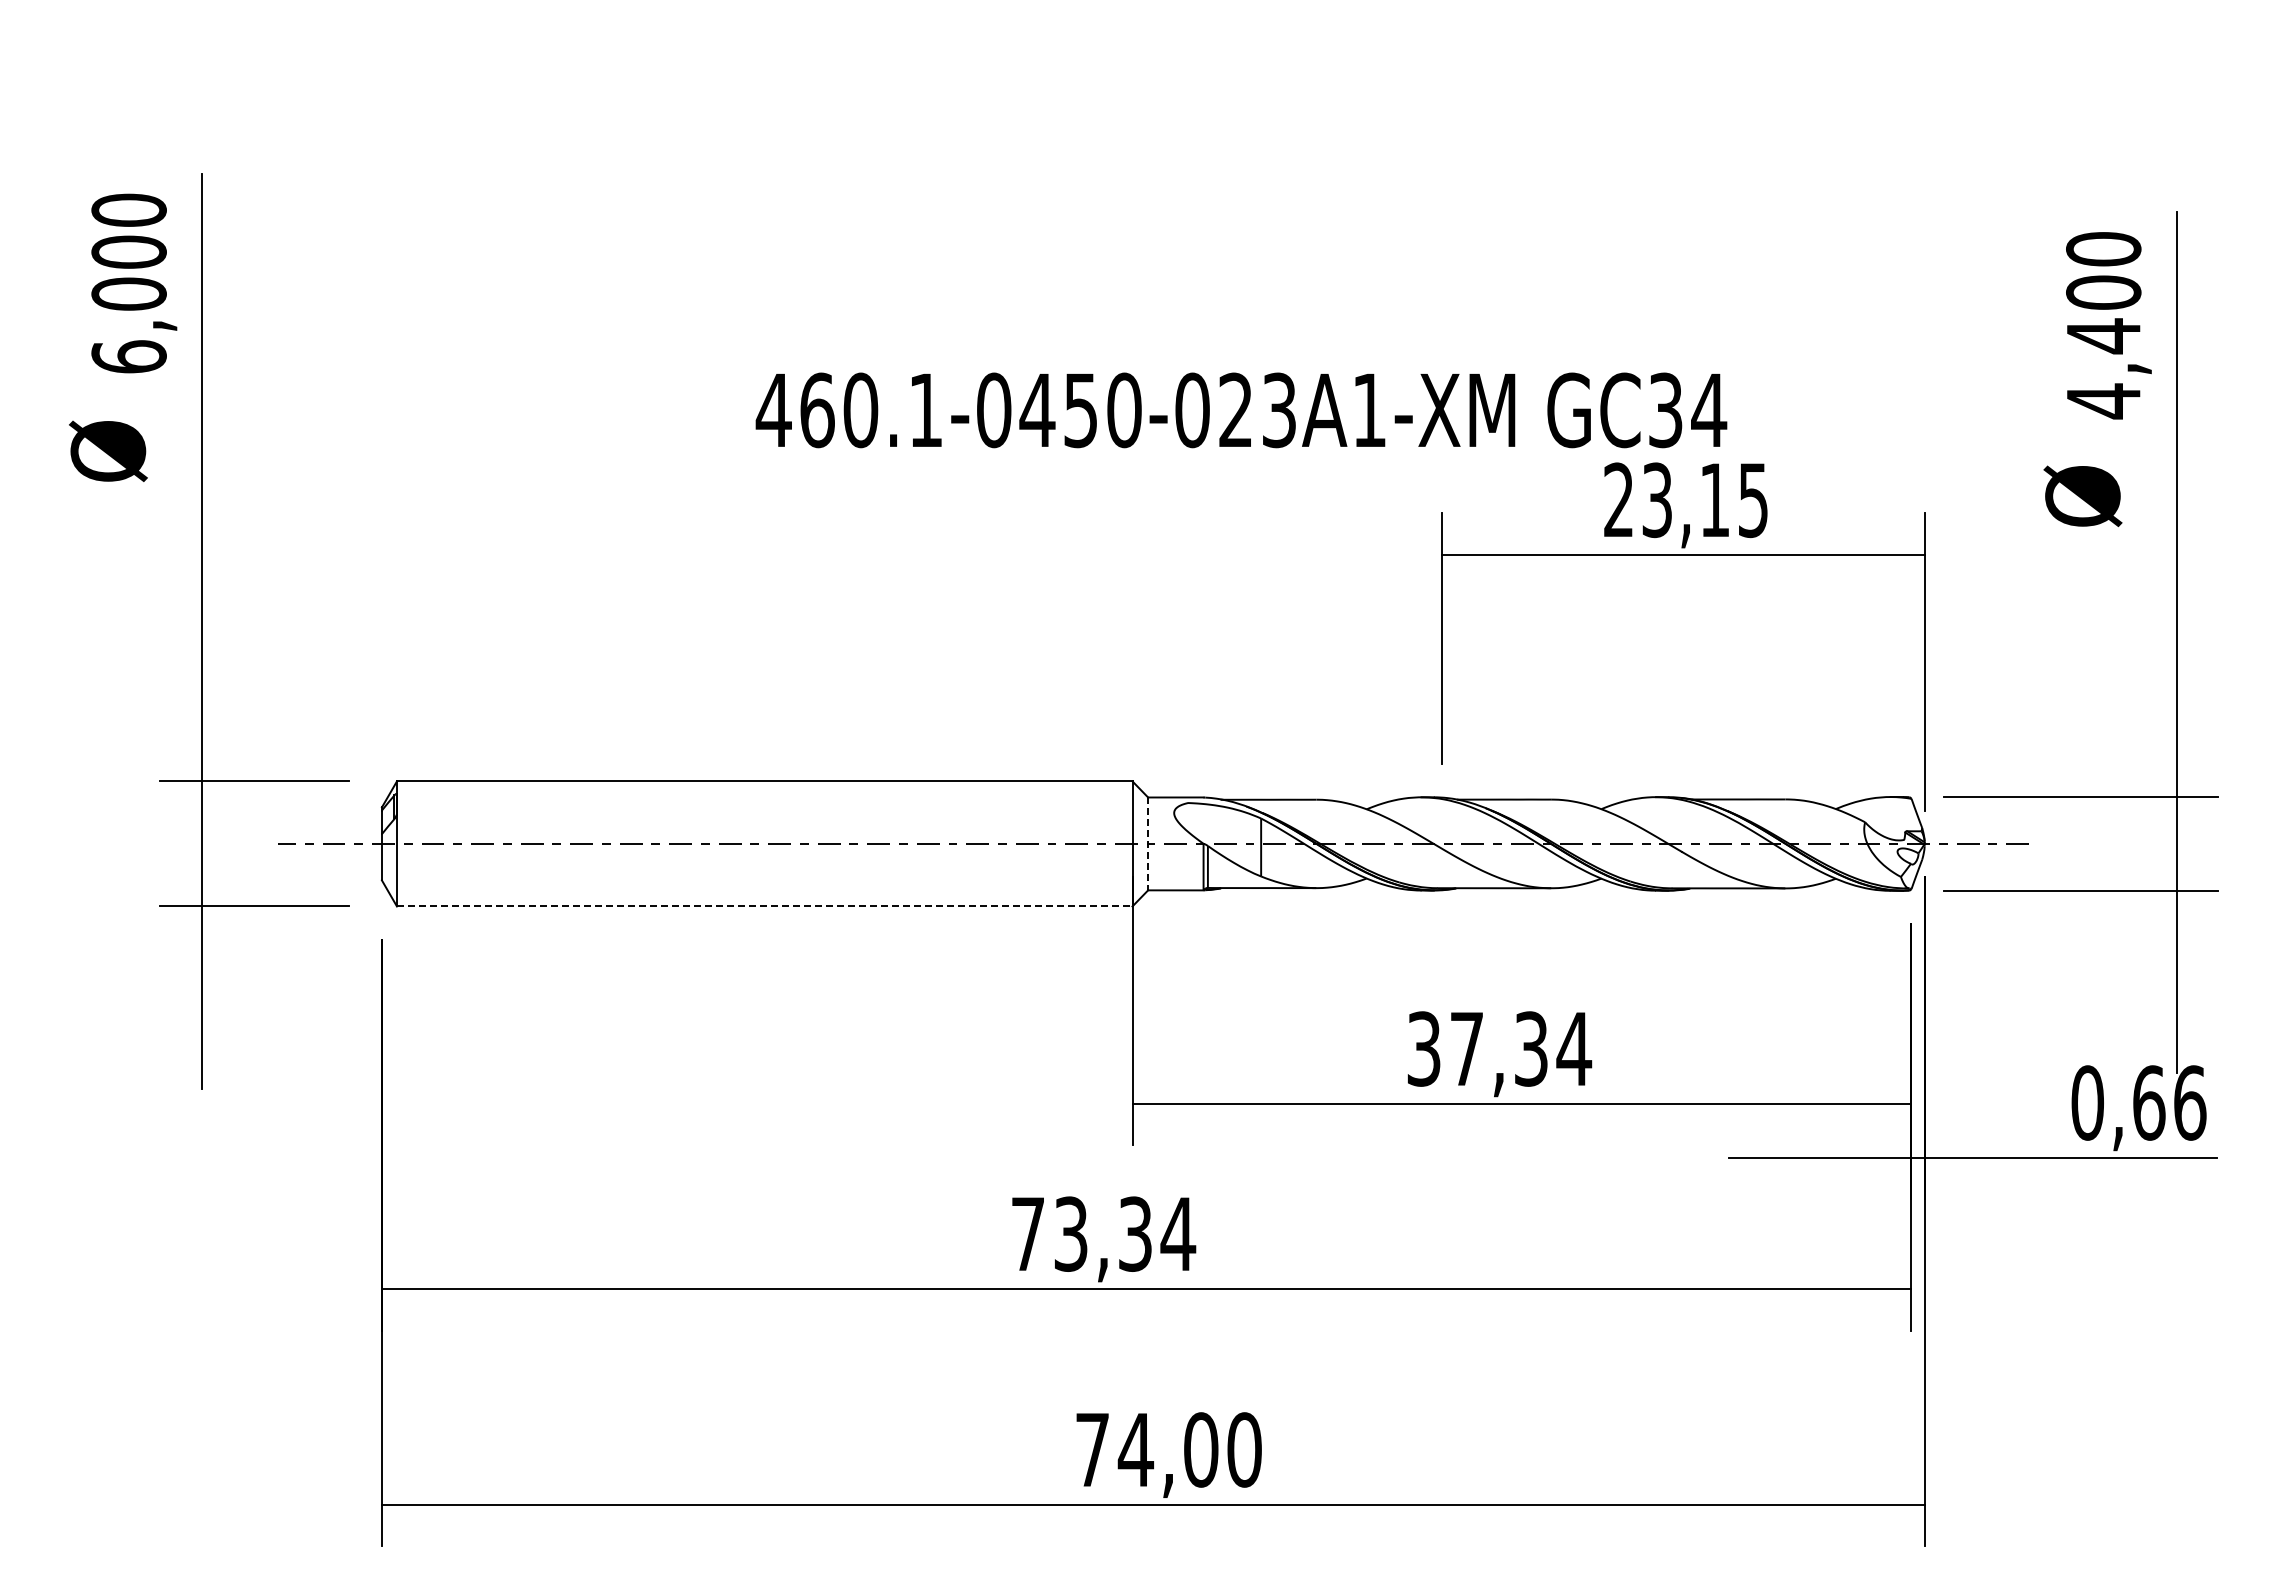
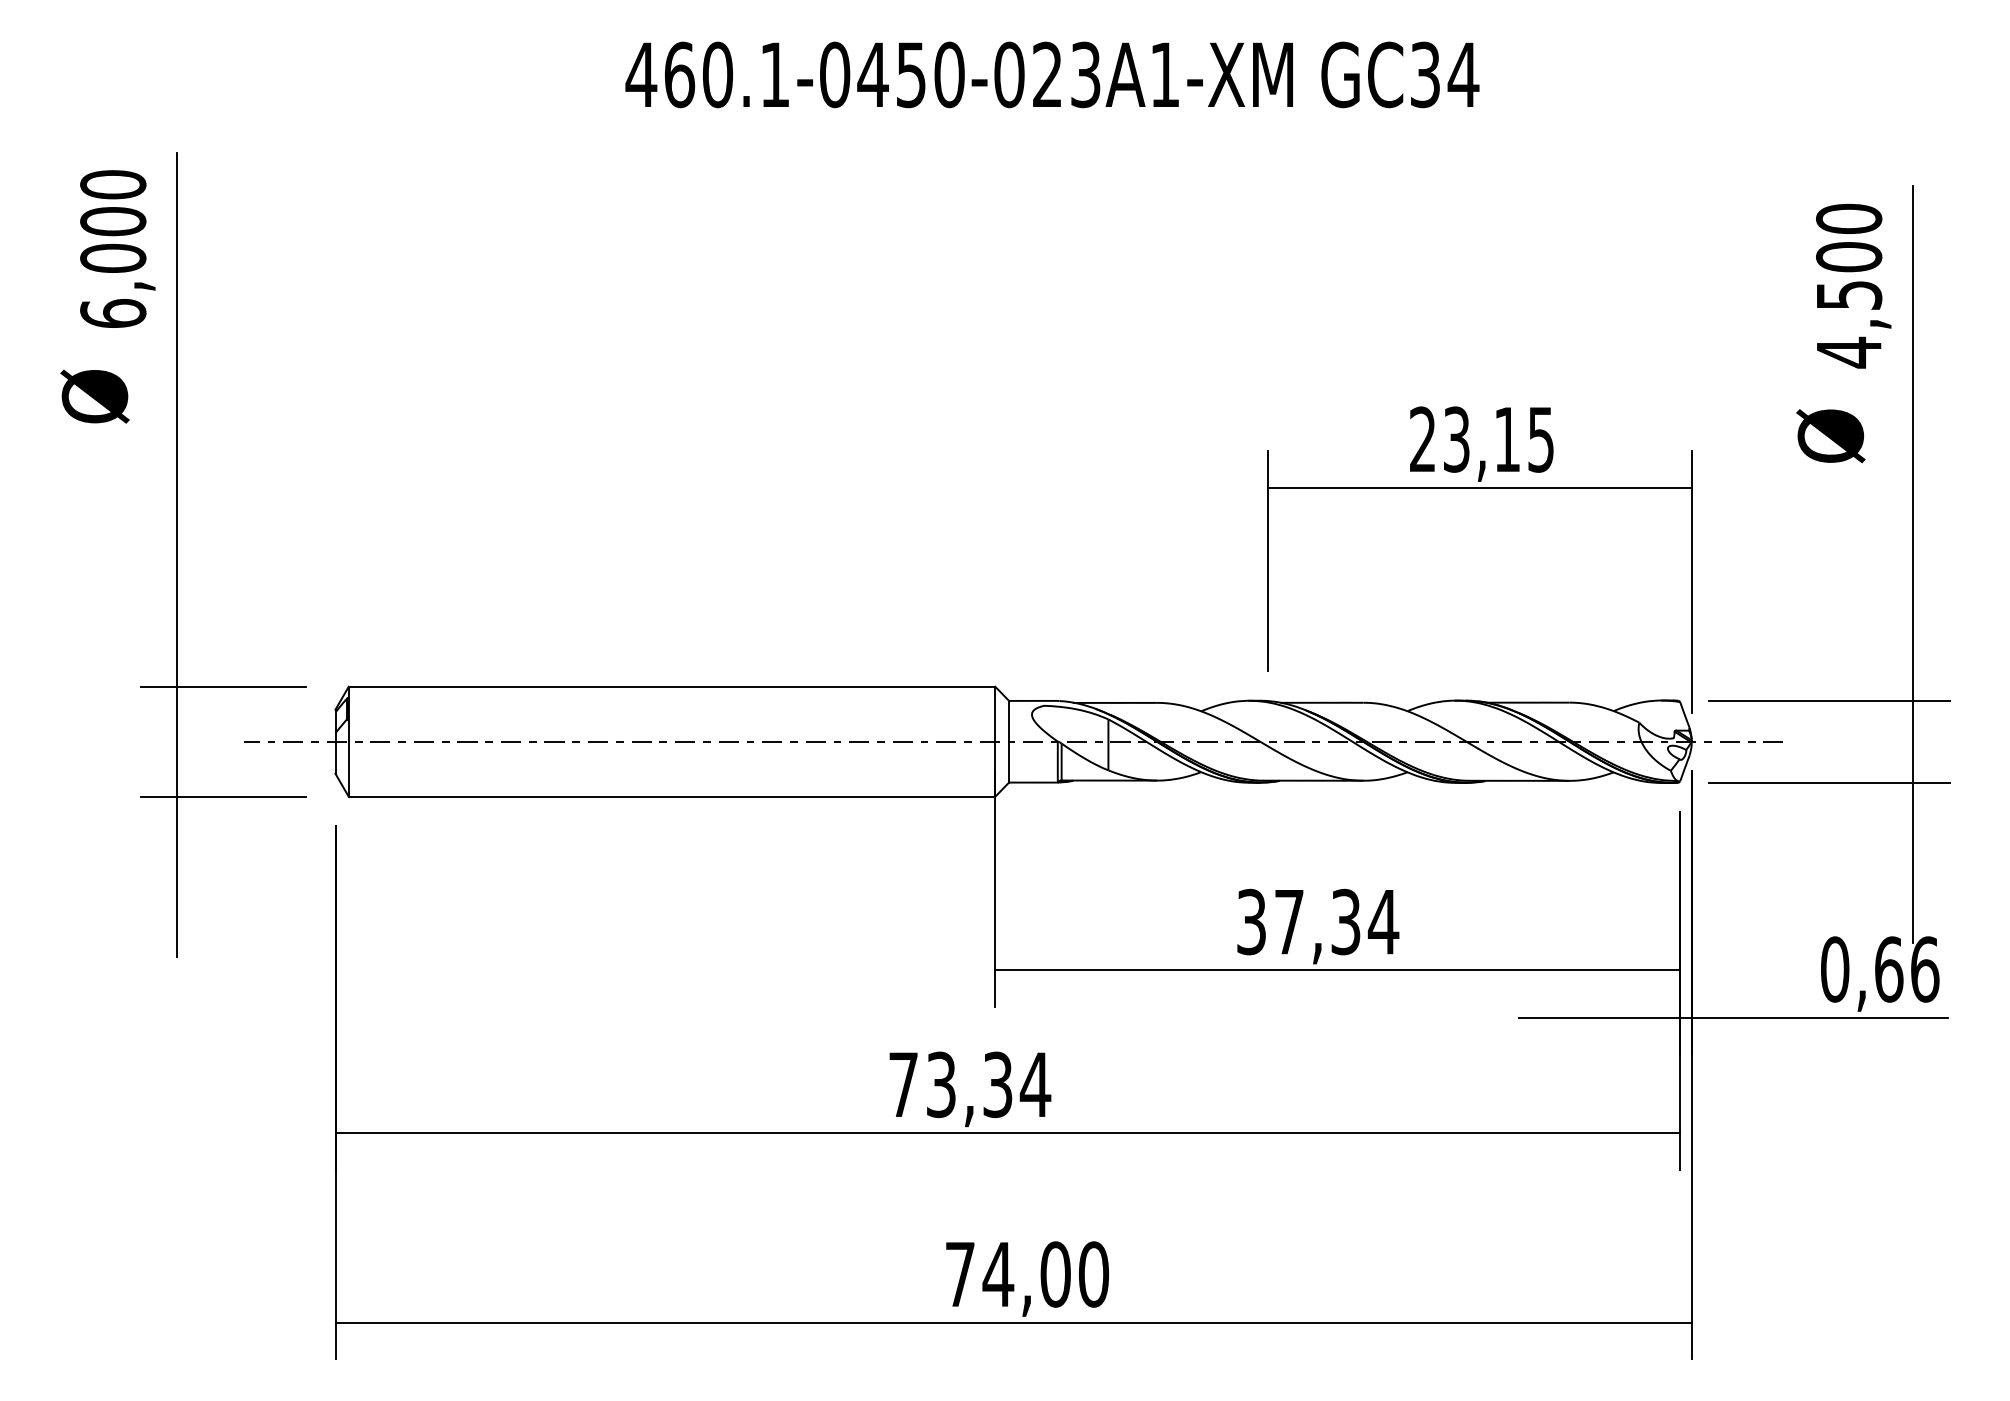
text: (2104, 336) -> (1849, 295), 4,400 -> 4,500
text: (1241, 410) -> (1052, 75), moved
line: (1148, 844) -> (1009, 742), dashed -> solid
line: (764, 906) -> (671, 796), dashed -> solid

